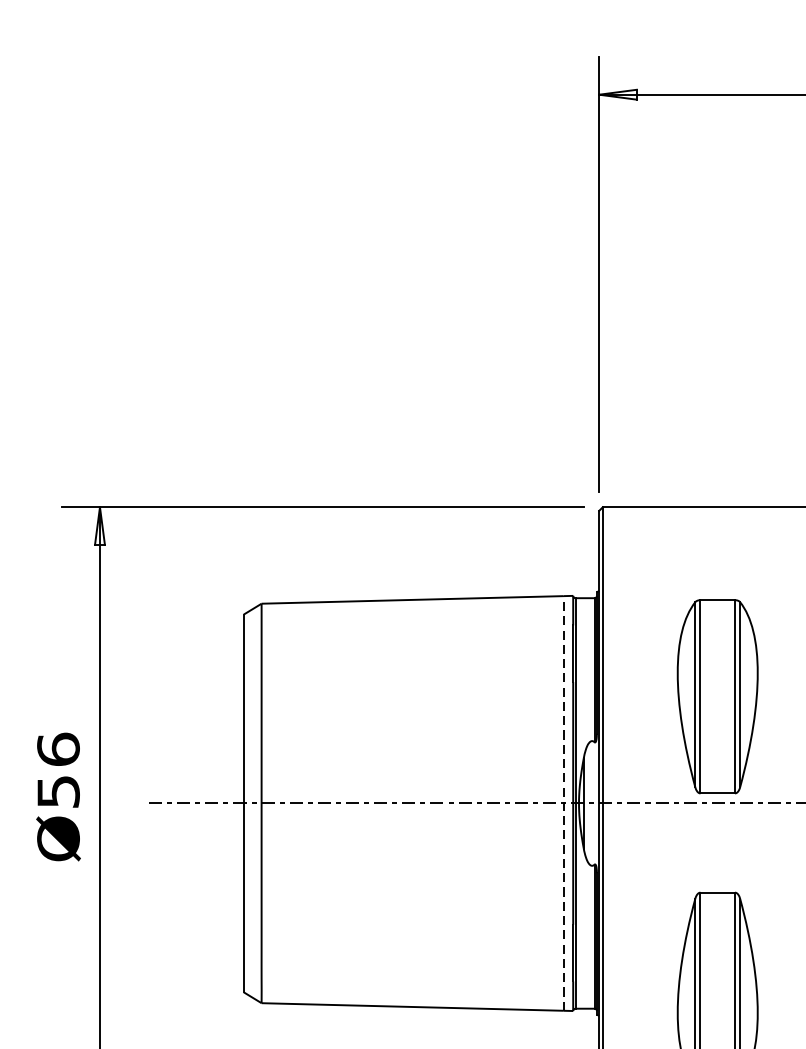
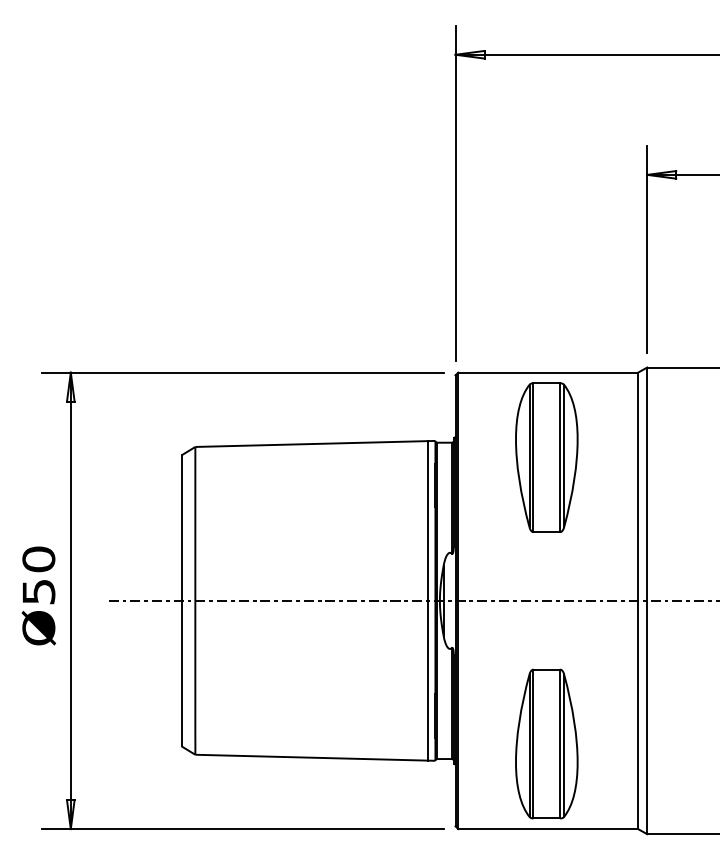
part: (717, 696) -> (546, 457), moved
text: (58, 749) -> (38, 559), Ø56 -> Ø50
line: (564, 802) -> (428, 600), dashed -> solid

